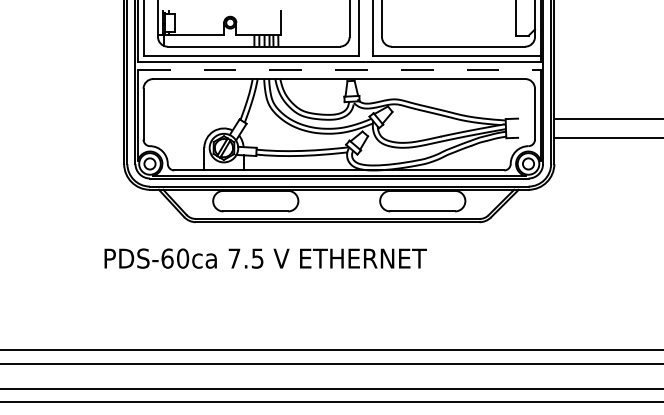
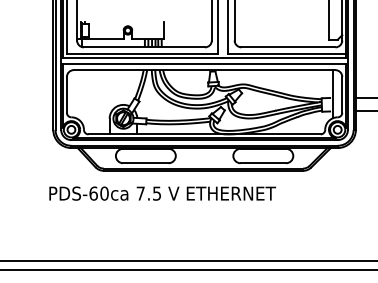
line: (339, 70) -> (204, 64), dashed -> solid
line: (522, 113) -> (333, 94), added
text: (265, 258) -> (162, 193), moved

